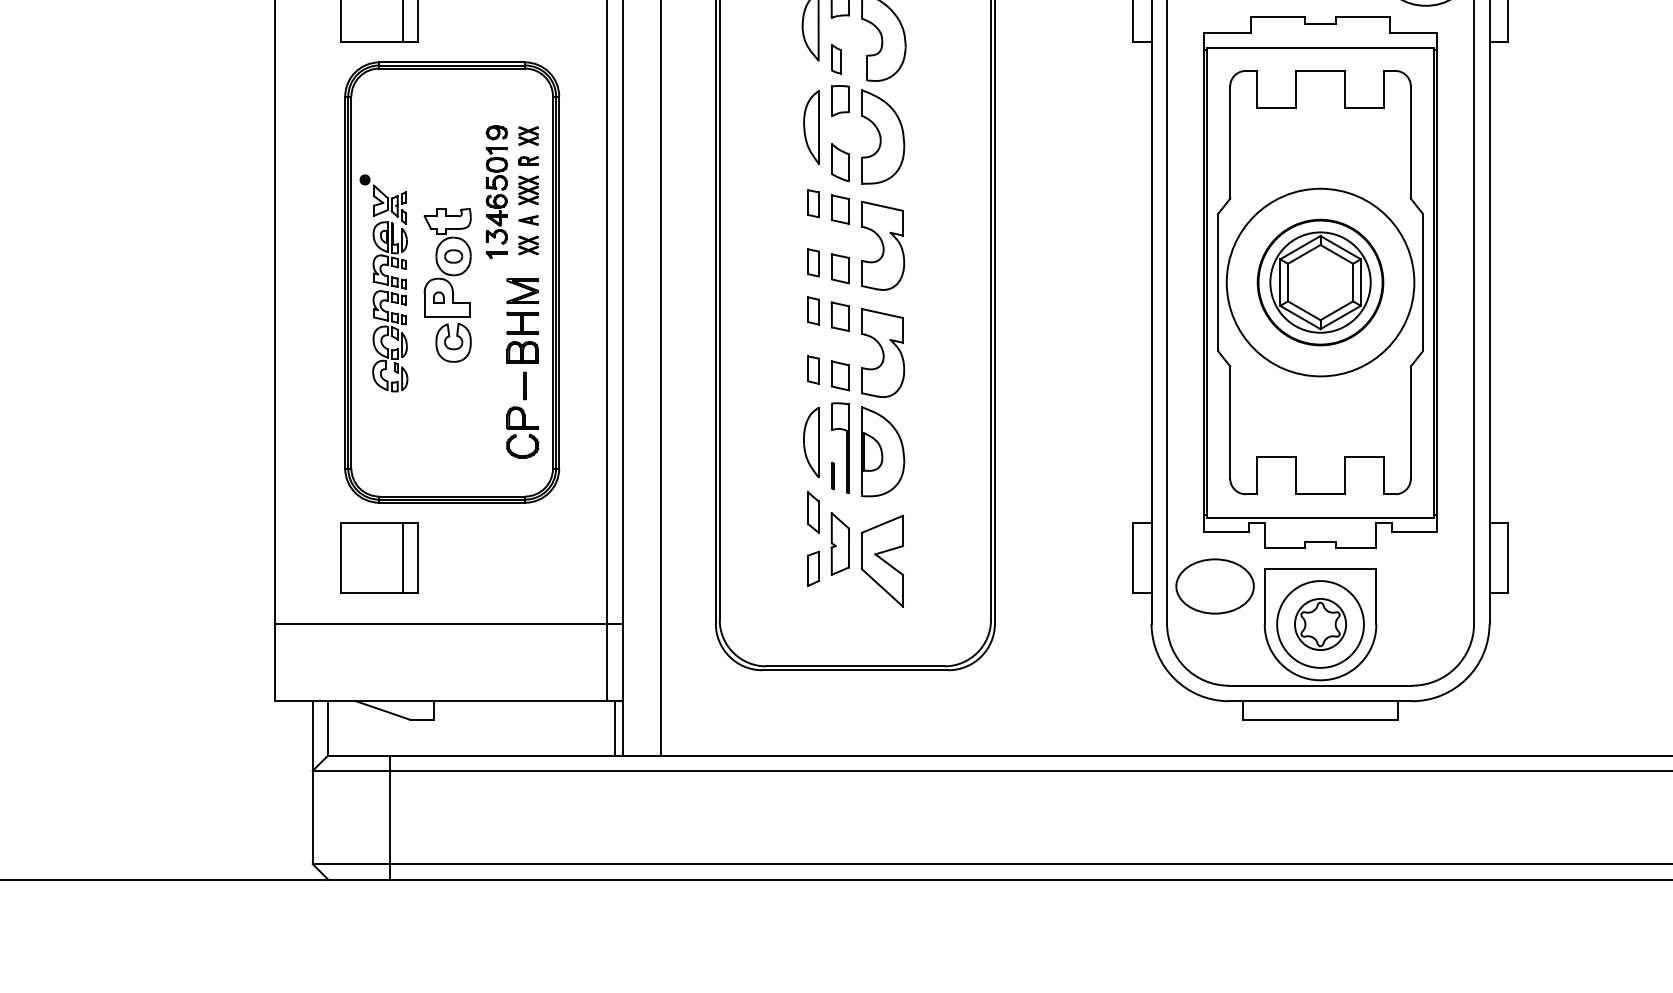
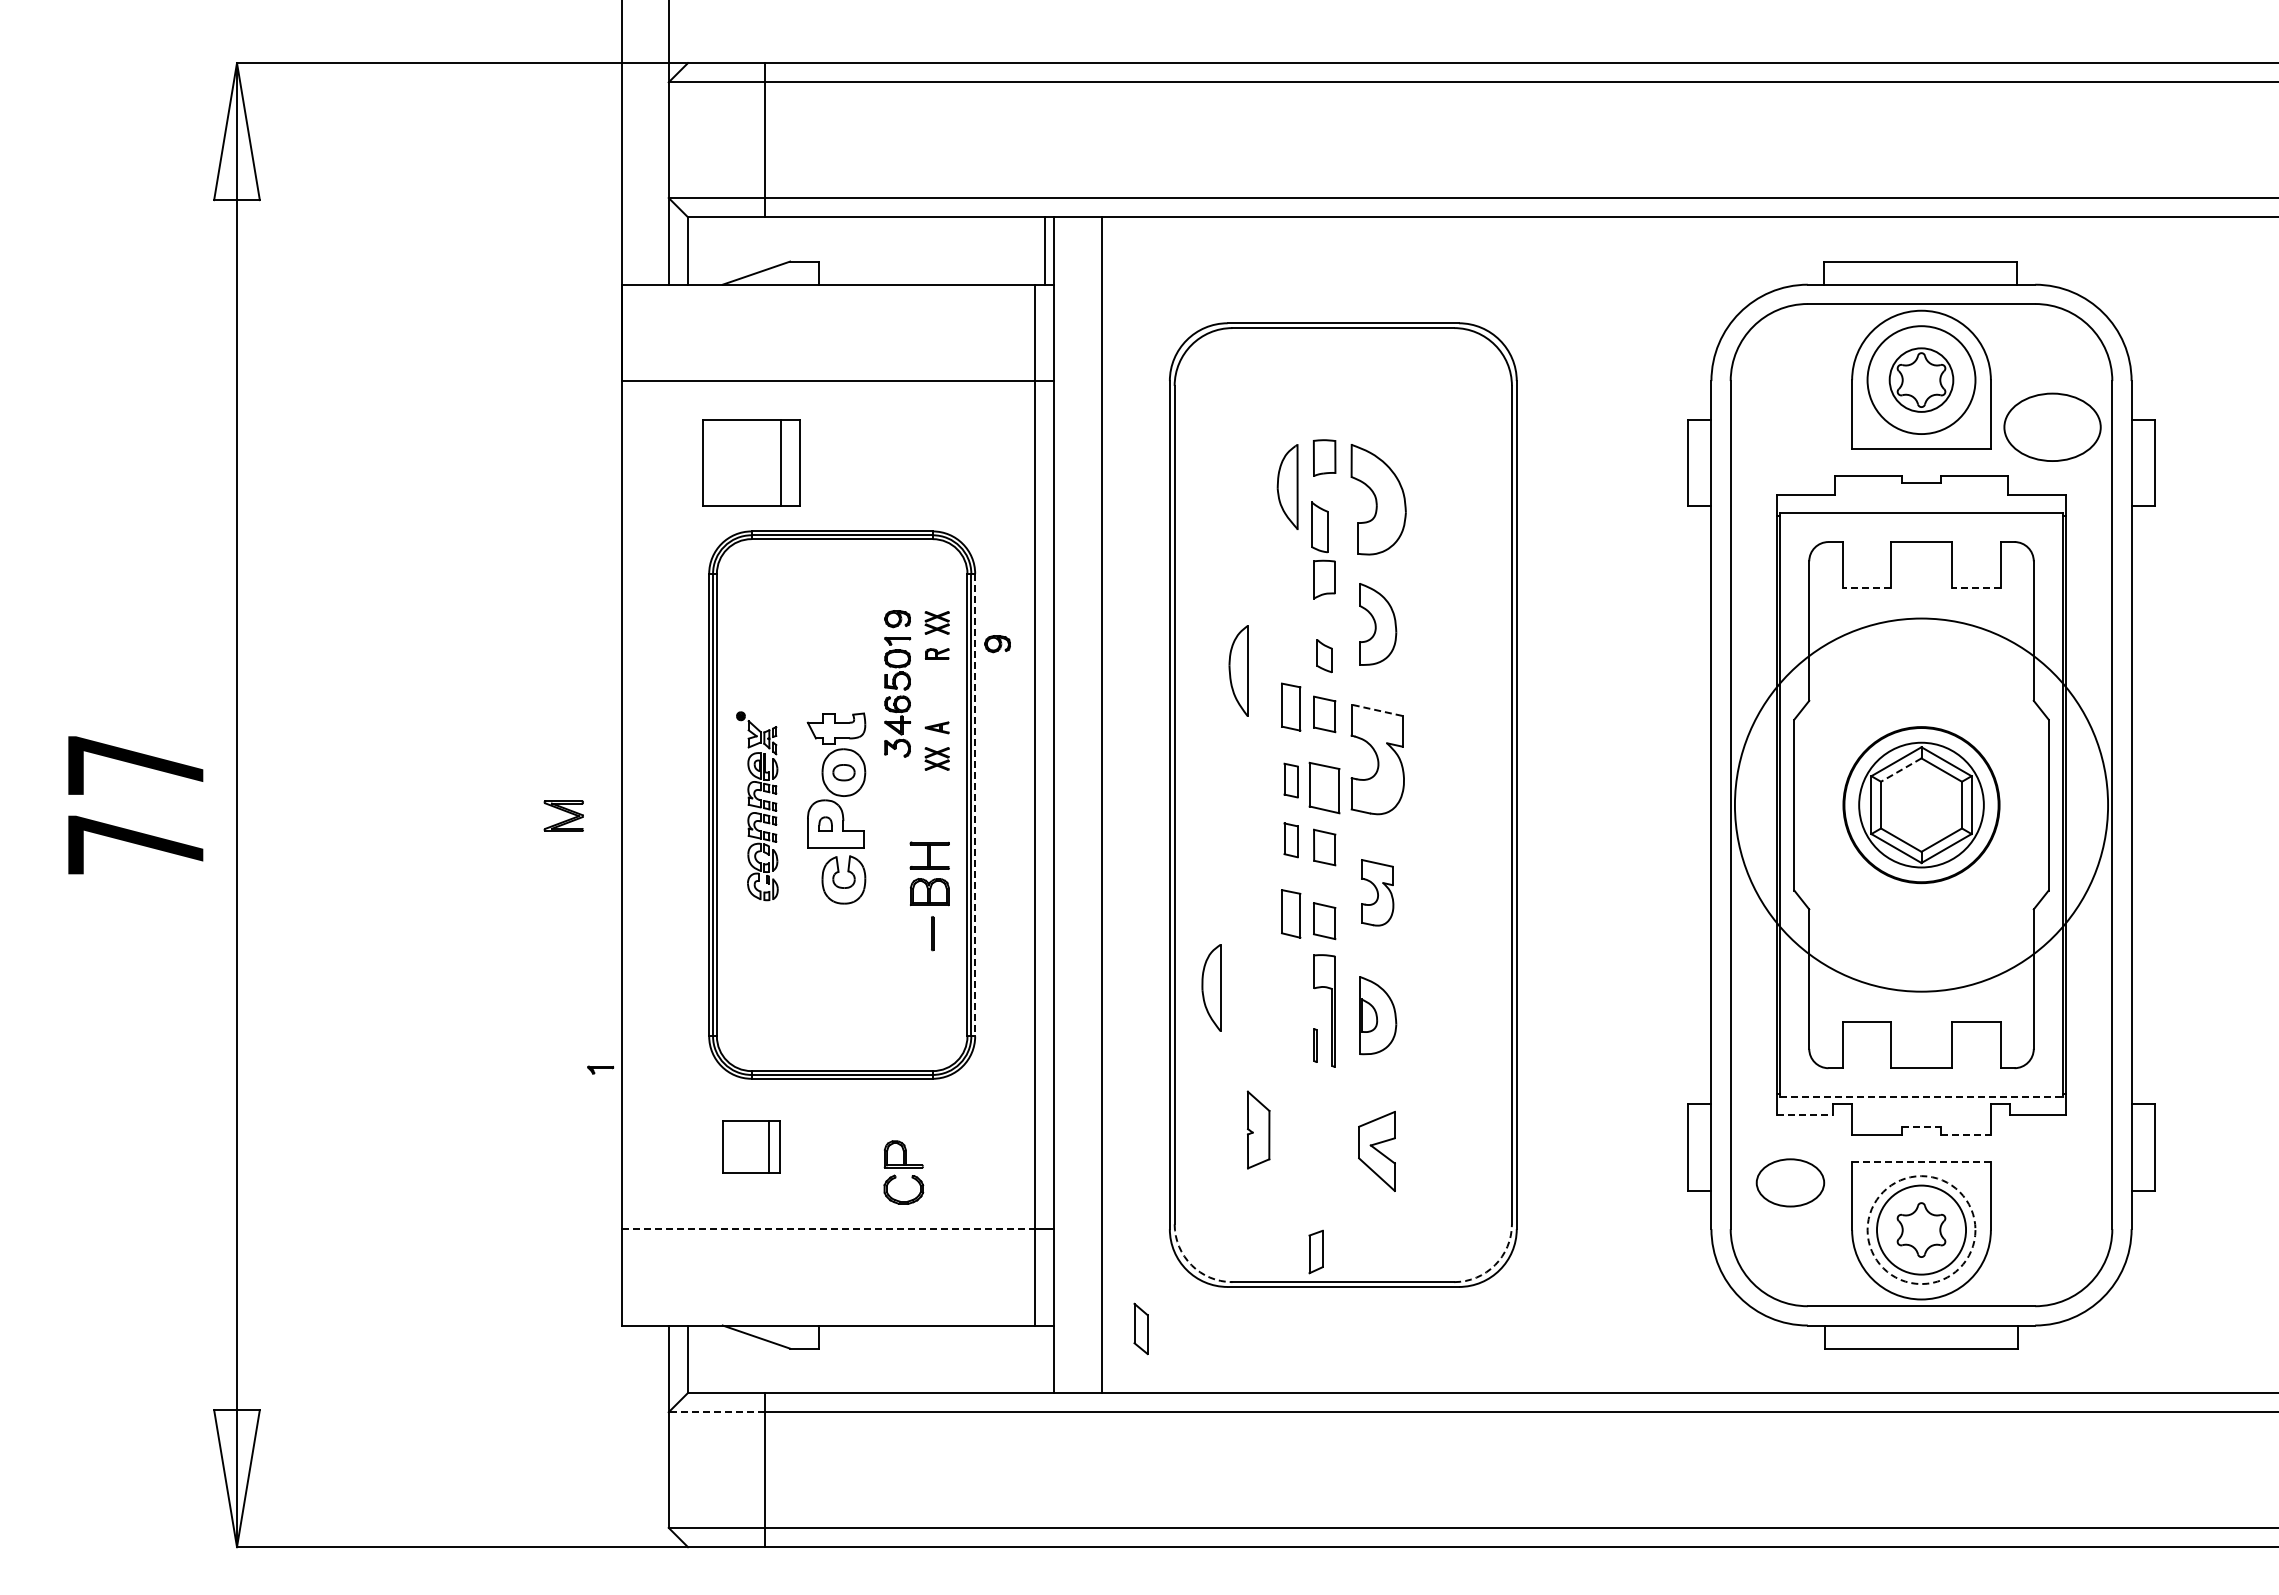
part: (836, 59) -> (1319, 527), size x1.4
line: (1276, 108) -> (1866, 588), solid -> dashed
line: (1363, 108) -> (1975, 588), solid -> dashed
part: (811, 126) -> (1238, 670), moved
part: (882, 137) -> (1377, 624), size x0.7
part: (577, 153) -> (997, 644), added
part: (840, 162) -> (1324, 655), size x0.7
part: (528, 190) -> (936, 690), removed
part: (812, 203) -> (1290, 706), size x1.4
line: (882, 206) -> (1376, 710), solid -> dashed
part: (496, 254) -> (600, 1069), moved
line: (1303, 254) -> (1900, 770), solid -> dashed
part: (840, 268) -> (1324, 787), size x1.4
line: (559, 282) -> (975, 805), solid -> dashed
circle: (1320, 282) -> (1921, 804), size x1.6
part: (384, 283) -> (757, 806), size x0.7
part: (522, 290) -> (563, 815), moved
part: (882, 352) -> (1377, 892), size x0.6
part: (812, 369) -> (1290, 913), size x1.4
part: (522, 432) -> (903, 1172), moved
part: (811, 442) -> (1211, 987), moved
part: (882, 451) -> (1377, 1015), size x0.7
part: (812, 512) -> (1140, 1328), moved
line: (1321, 517) -> (1922, 1097), solid -> dashed
line: (1226, 532) -> (1804, 1115), solid -> dashed
line: (1321, 541) -> (1922, 1126), solid -> dashed
part: (840, 543) -> (1258, 1129), moved
line: (1356, 547) -> (1966, 1134), solid -> dashed
part: (379, 558) -> (751, 1147), size x0.6
part: (882, 561) -> (1376, 1151), size x0.7
part: (812, 568) -> (1315, 1251), moved
line: (1320, 569) -> (1921, 1161), solid -> dashed
part: (1215, 586) -> (1790, 1182), size x0.7
line: (442, 624) -> (829, 1229), solid -> dashed
circle: (1320, 624) -> (1921, 1229), size x1.4
circle: (1320, 624) -> (1921, 1230), solid -> dashed
arc: (733, 652) -> (1191, 1265), solid -> dashed
arc: (977, 652) -> (1495, 1265), solid -> dashed
line: (614, 727) -> (1044, 1358), removed
line: (351, 771) -> (716, 1412), solid -> dashed

